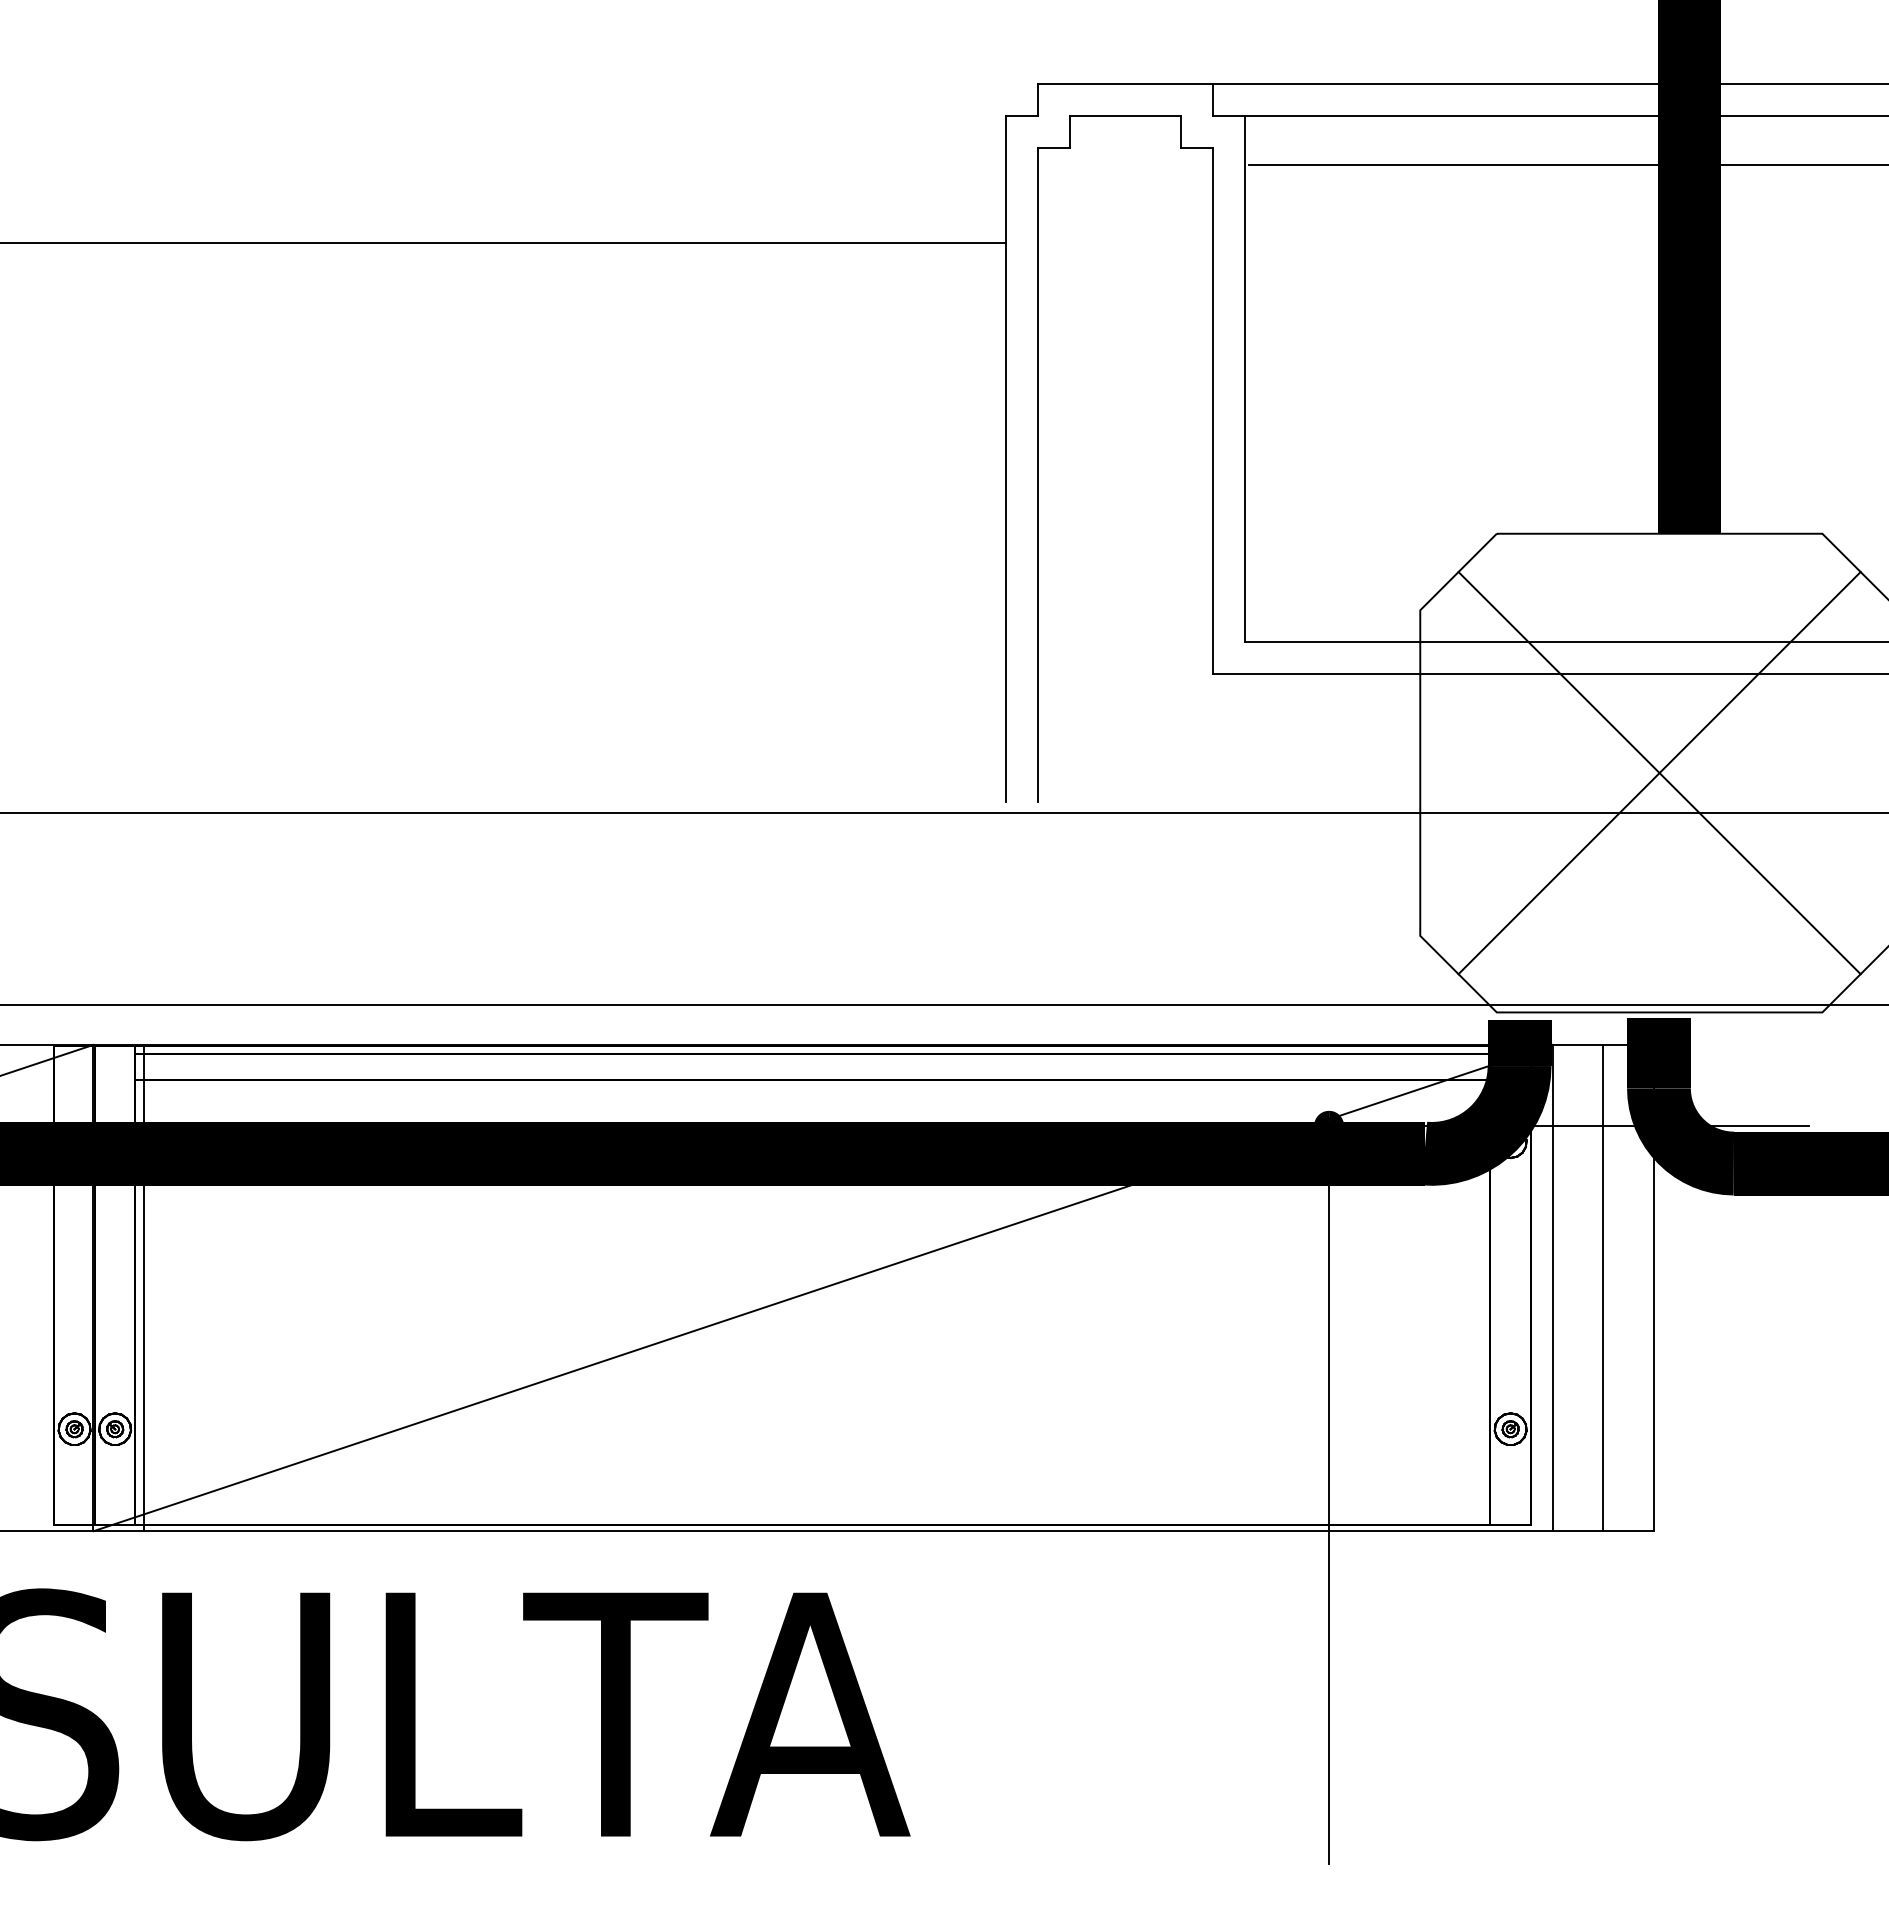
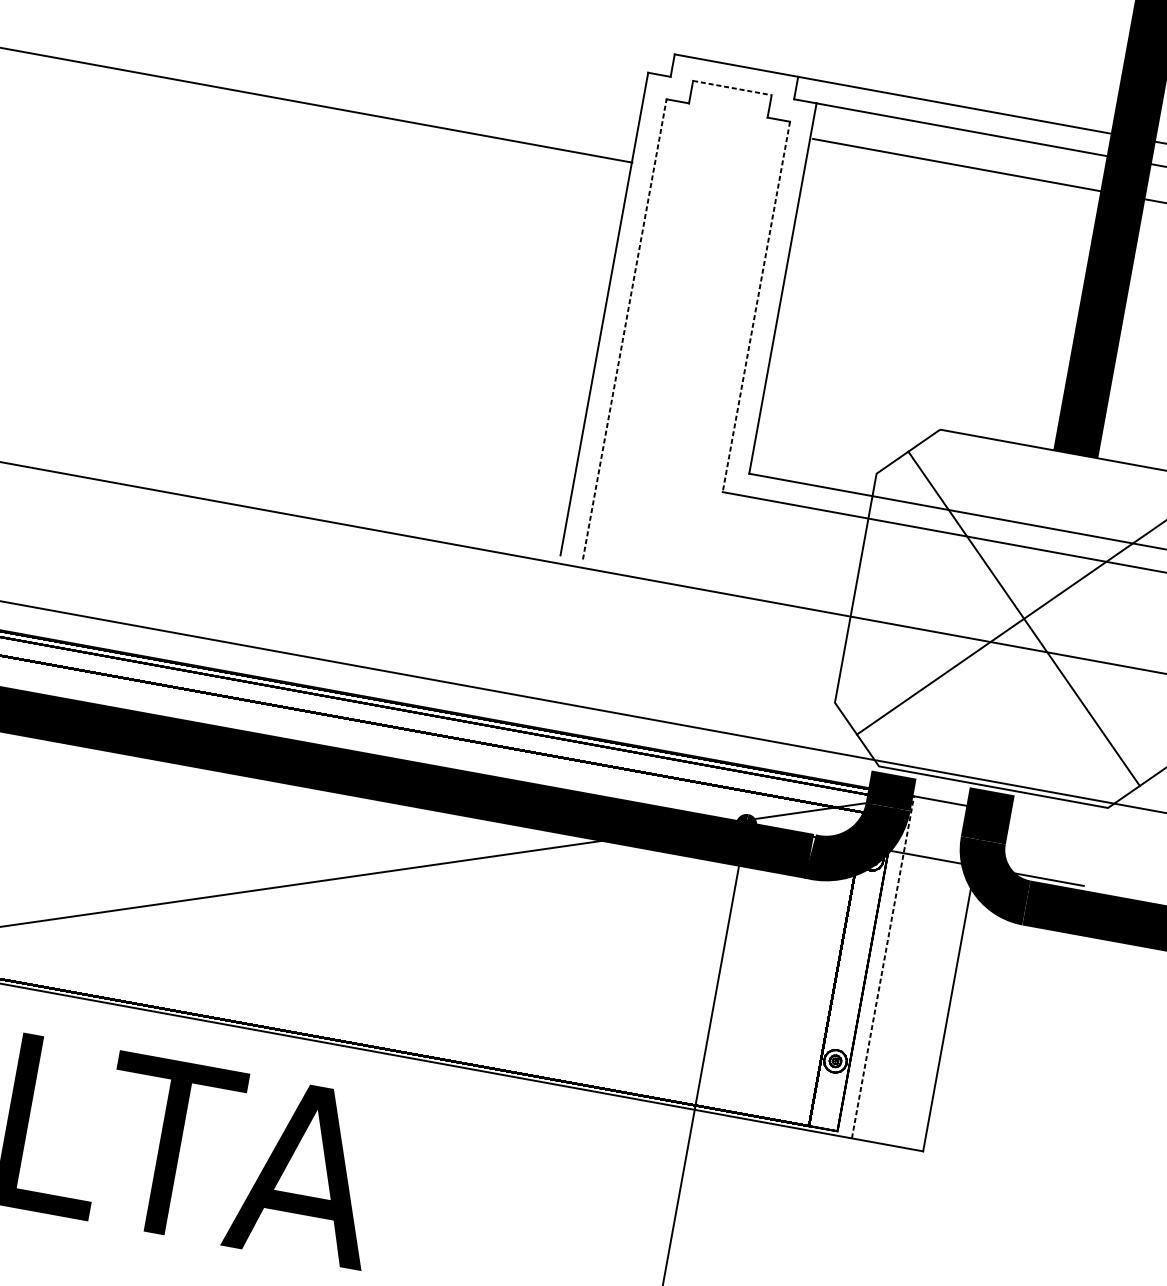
line: (1125, 115) -> (732, 88), solid -> dashed
line: (1213, 411) -> (756, 307), solid -> dashed
line: (1037, 474) -> (624, 329), solid -> dashed
line: (1552, 1287) -> (883, 966), solid -> dashed
line: (1603, 1287) -> (918, 973), removed

